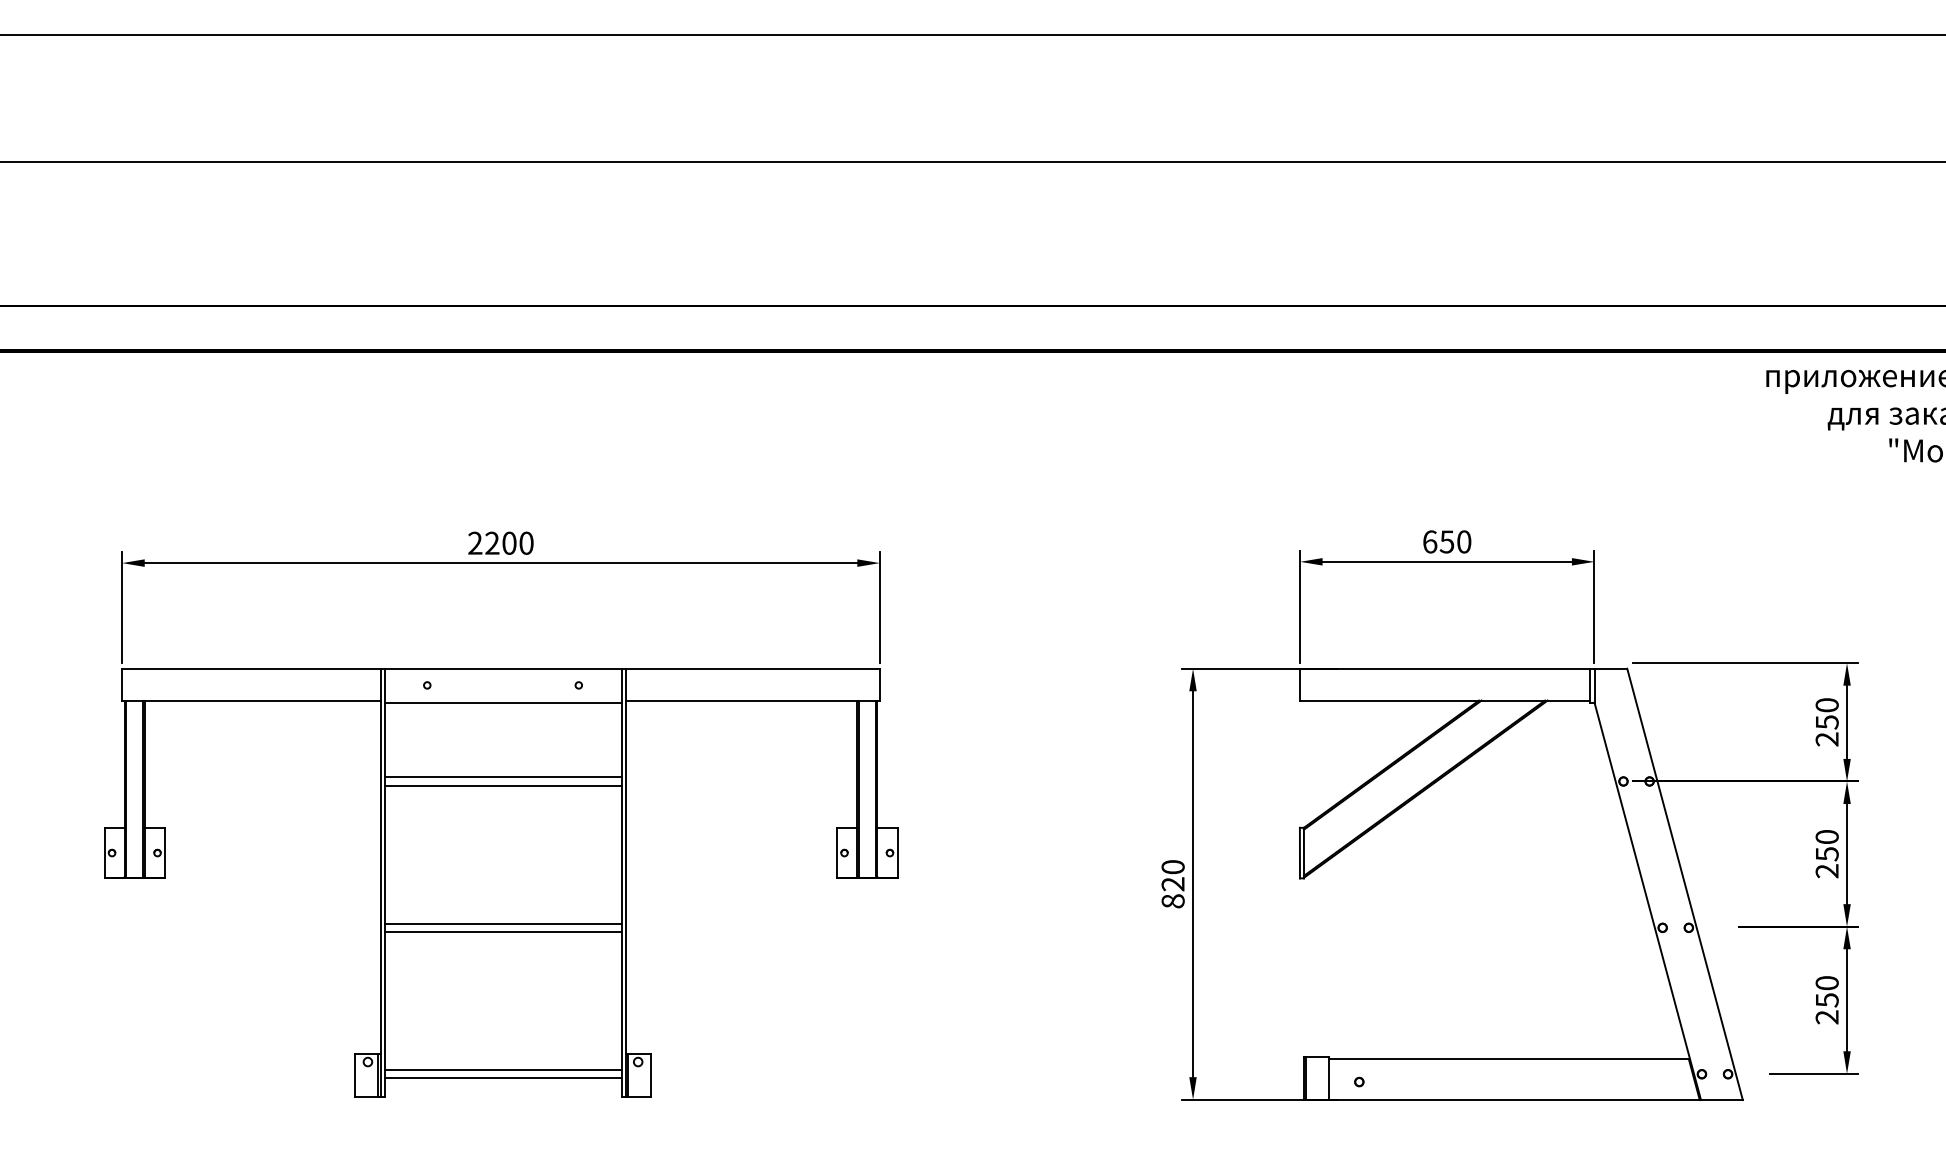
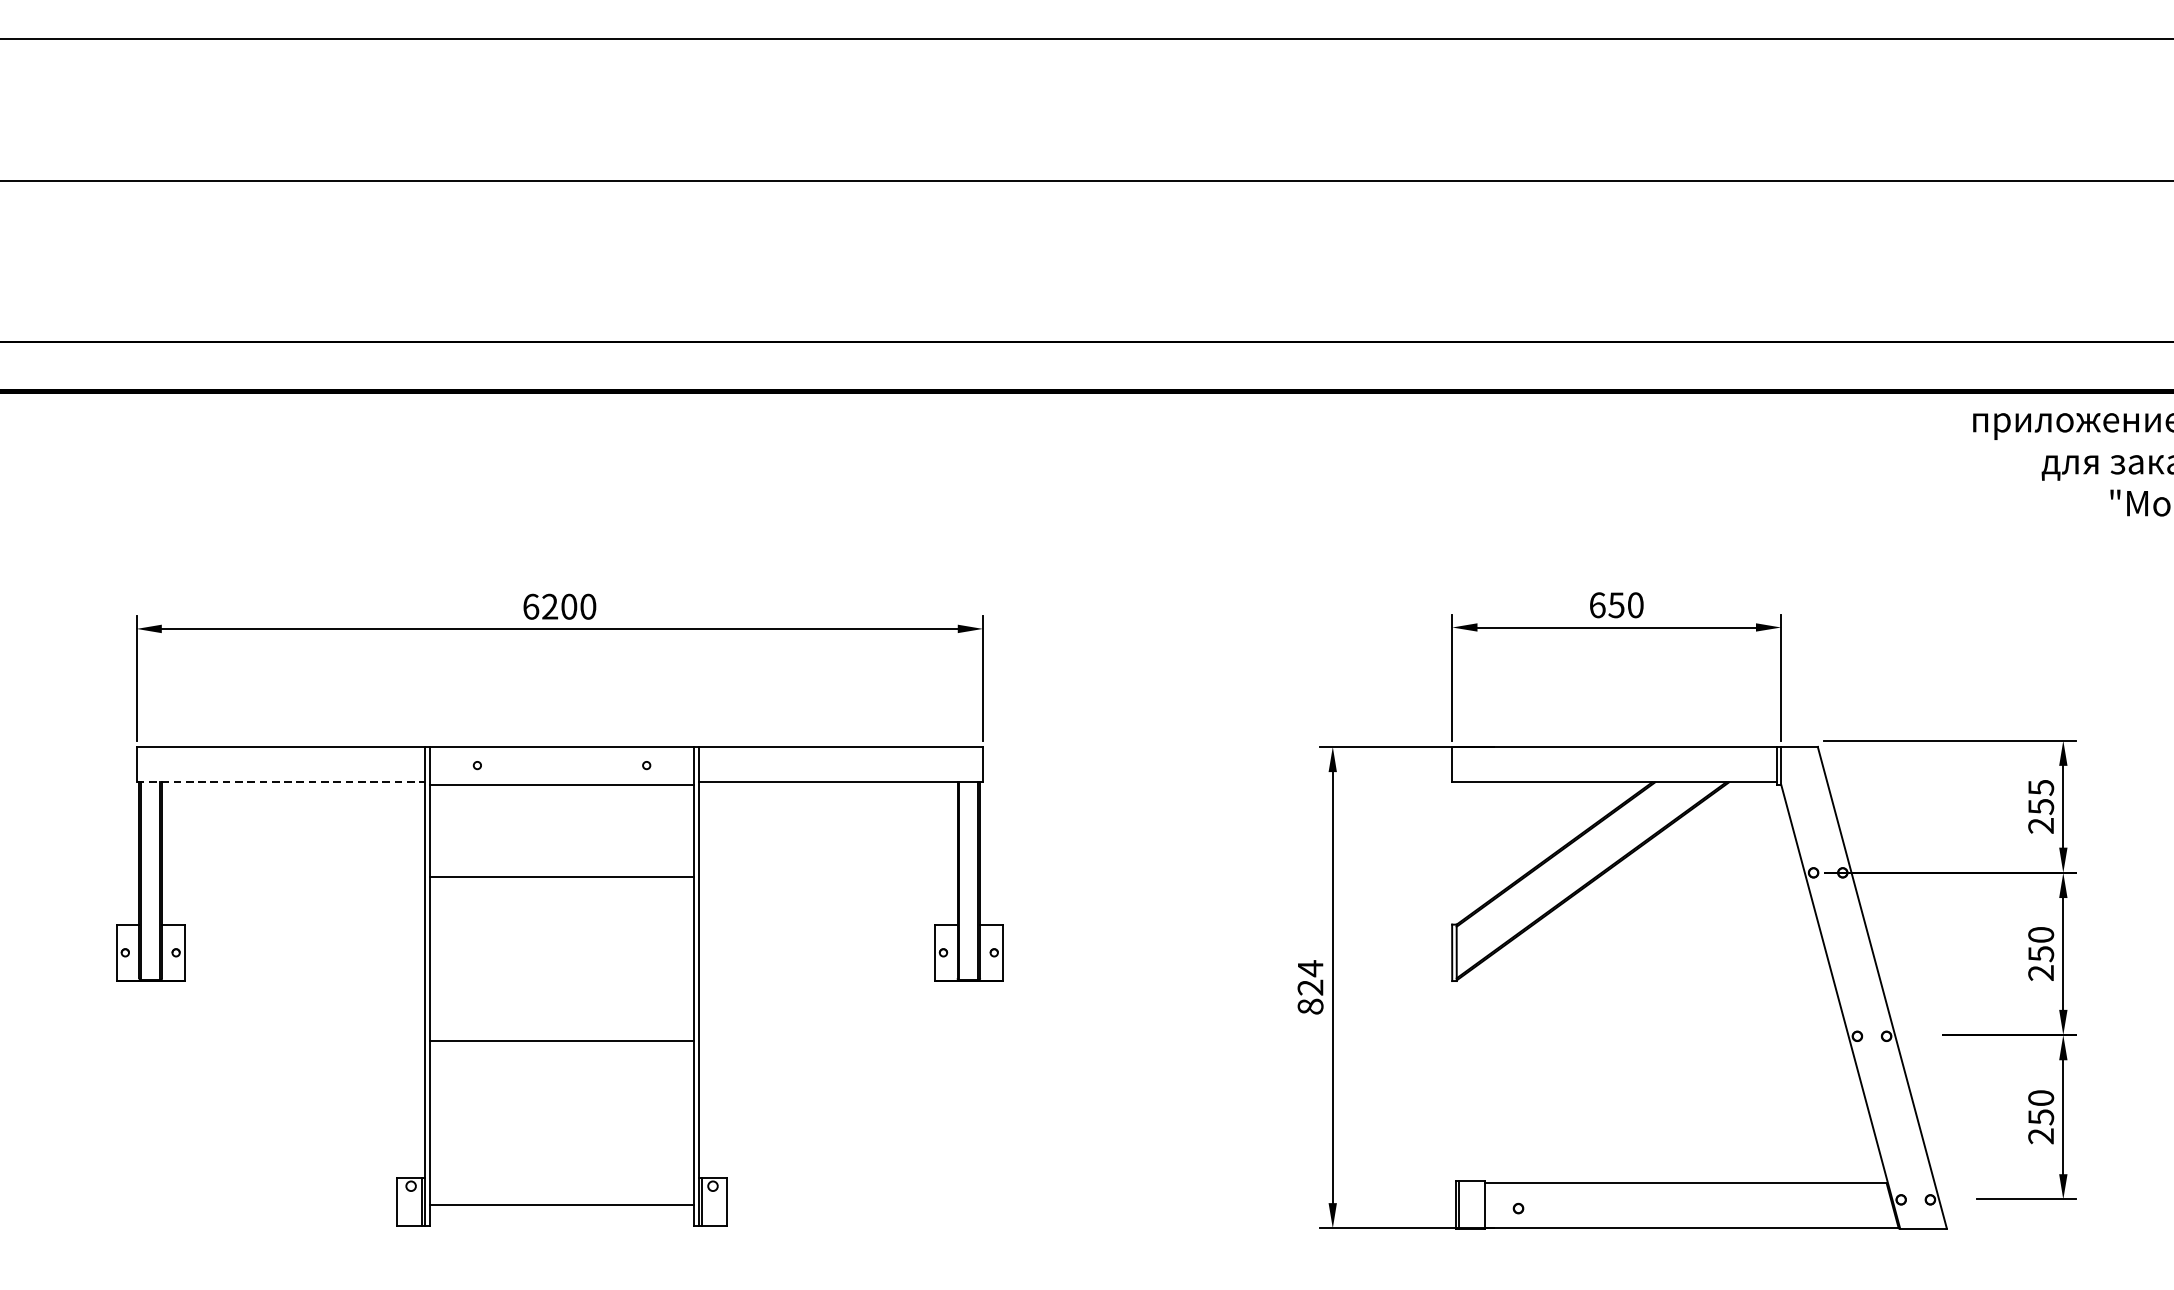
text: (475, 542) -> (531, 605), 2200 -> 6200
line: (251, 700) -> (281, 782), solid -> dashed
text: (1826, 705) -> (2040, 787), 250 -> 255
line: (502, 777) -> (561, 868), removed
text: (1172, 866) -> (1309, 967), 820 -> 824
line: (502, 923) -> (561, 1031), removed
line: (502, 1070) -> (561, 1195), removed

